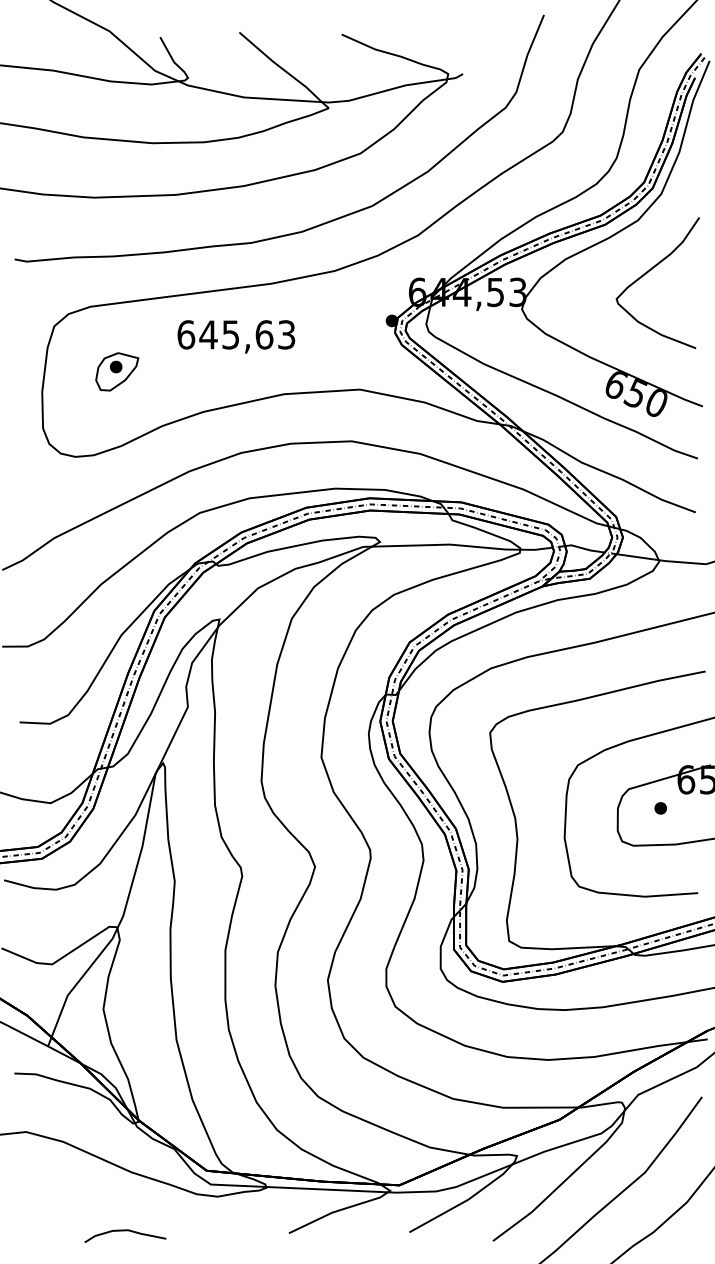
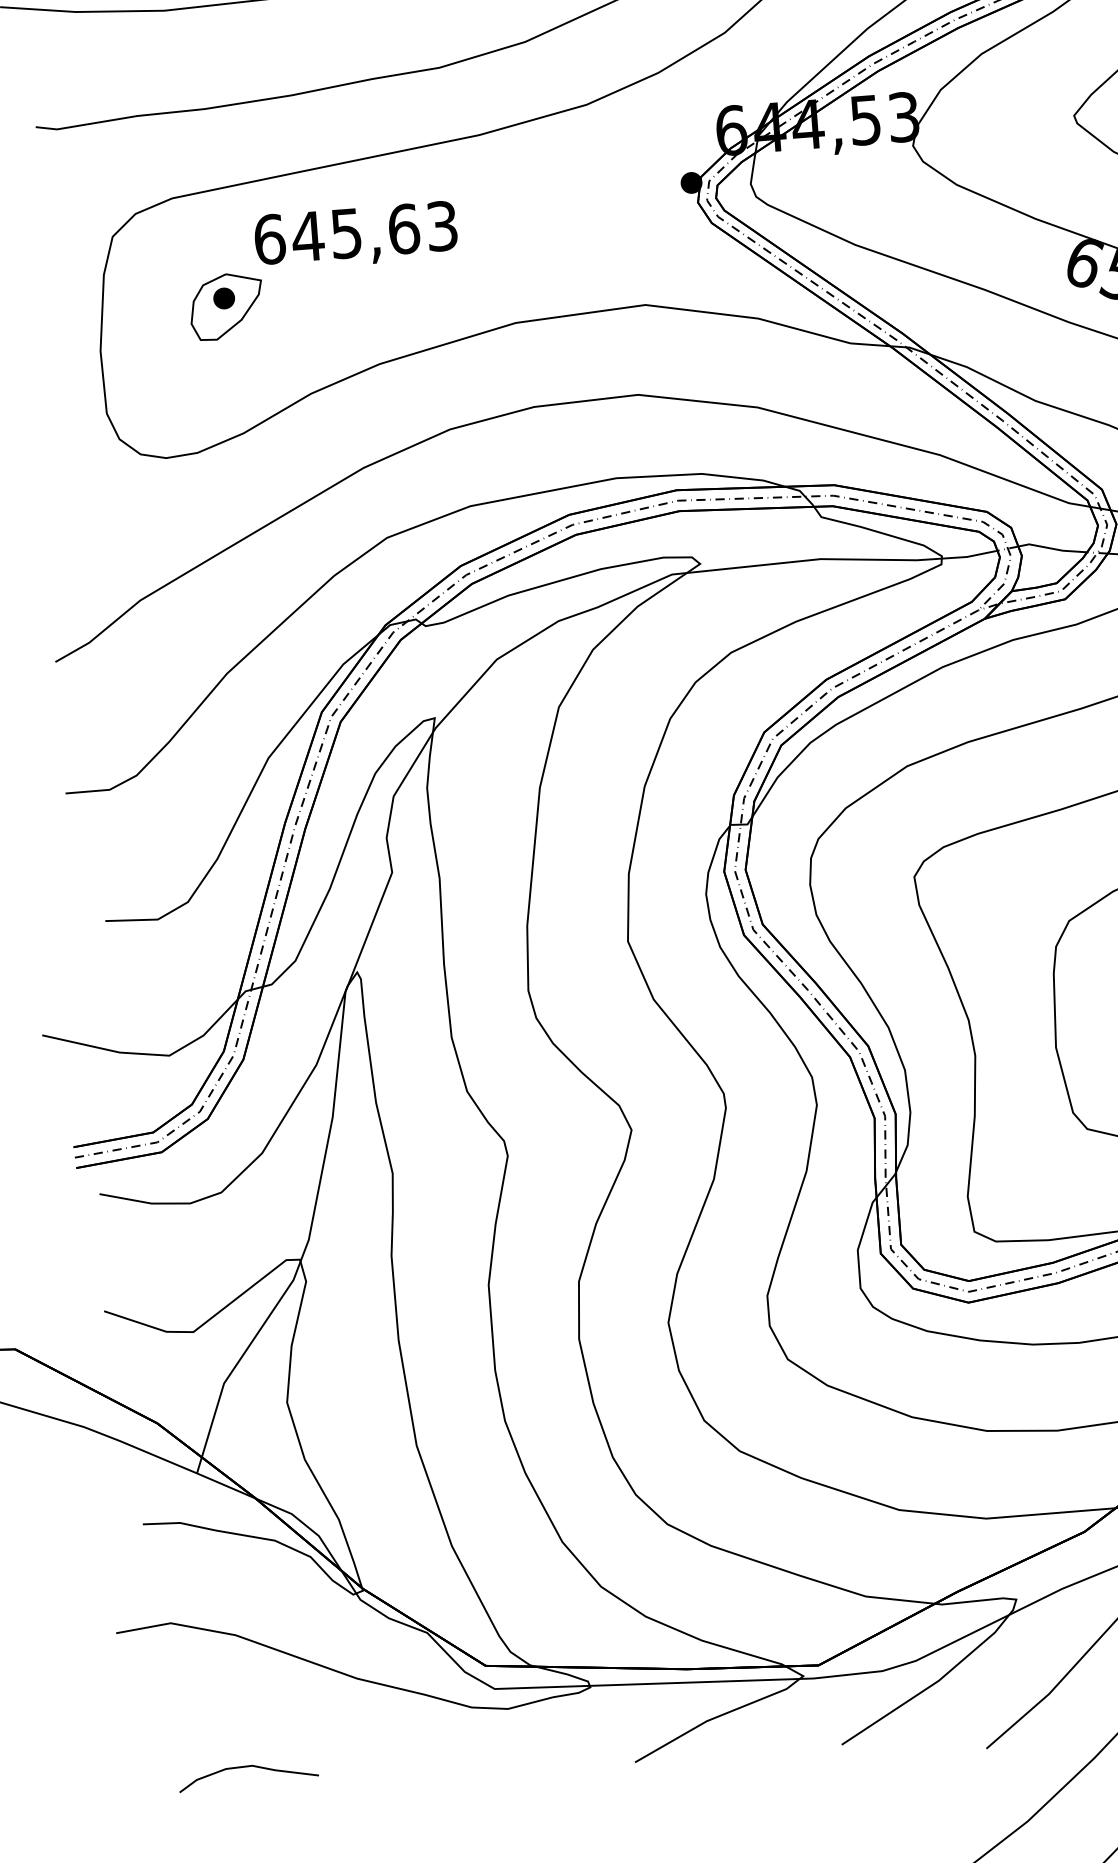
text: (236, 336) -> (356, 235), moved
curve: (125, 1231) -> (248, 1768), moved

